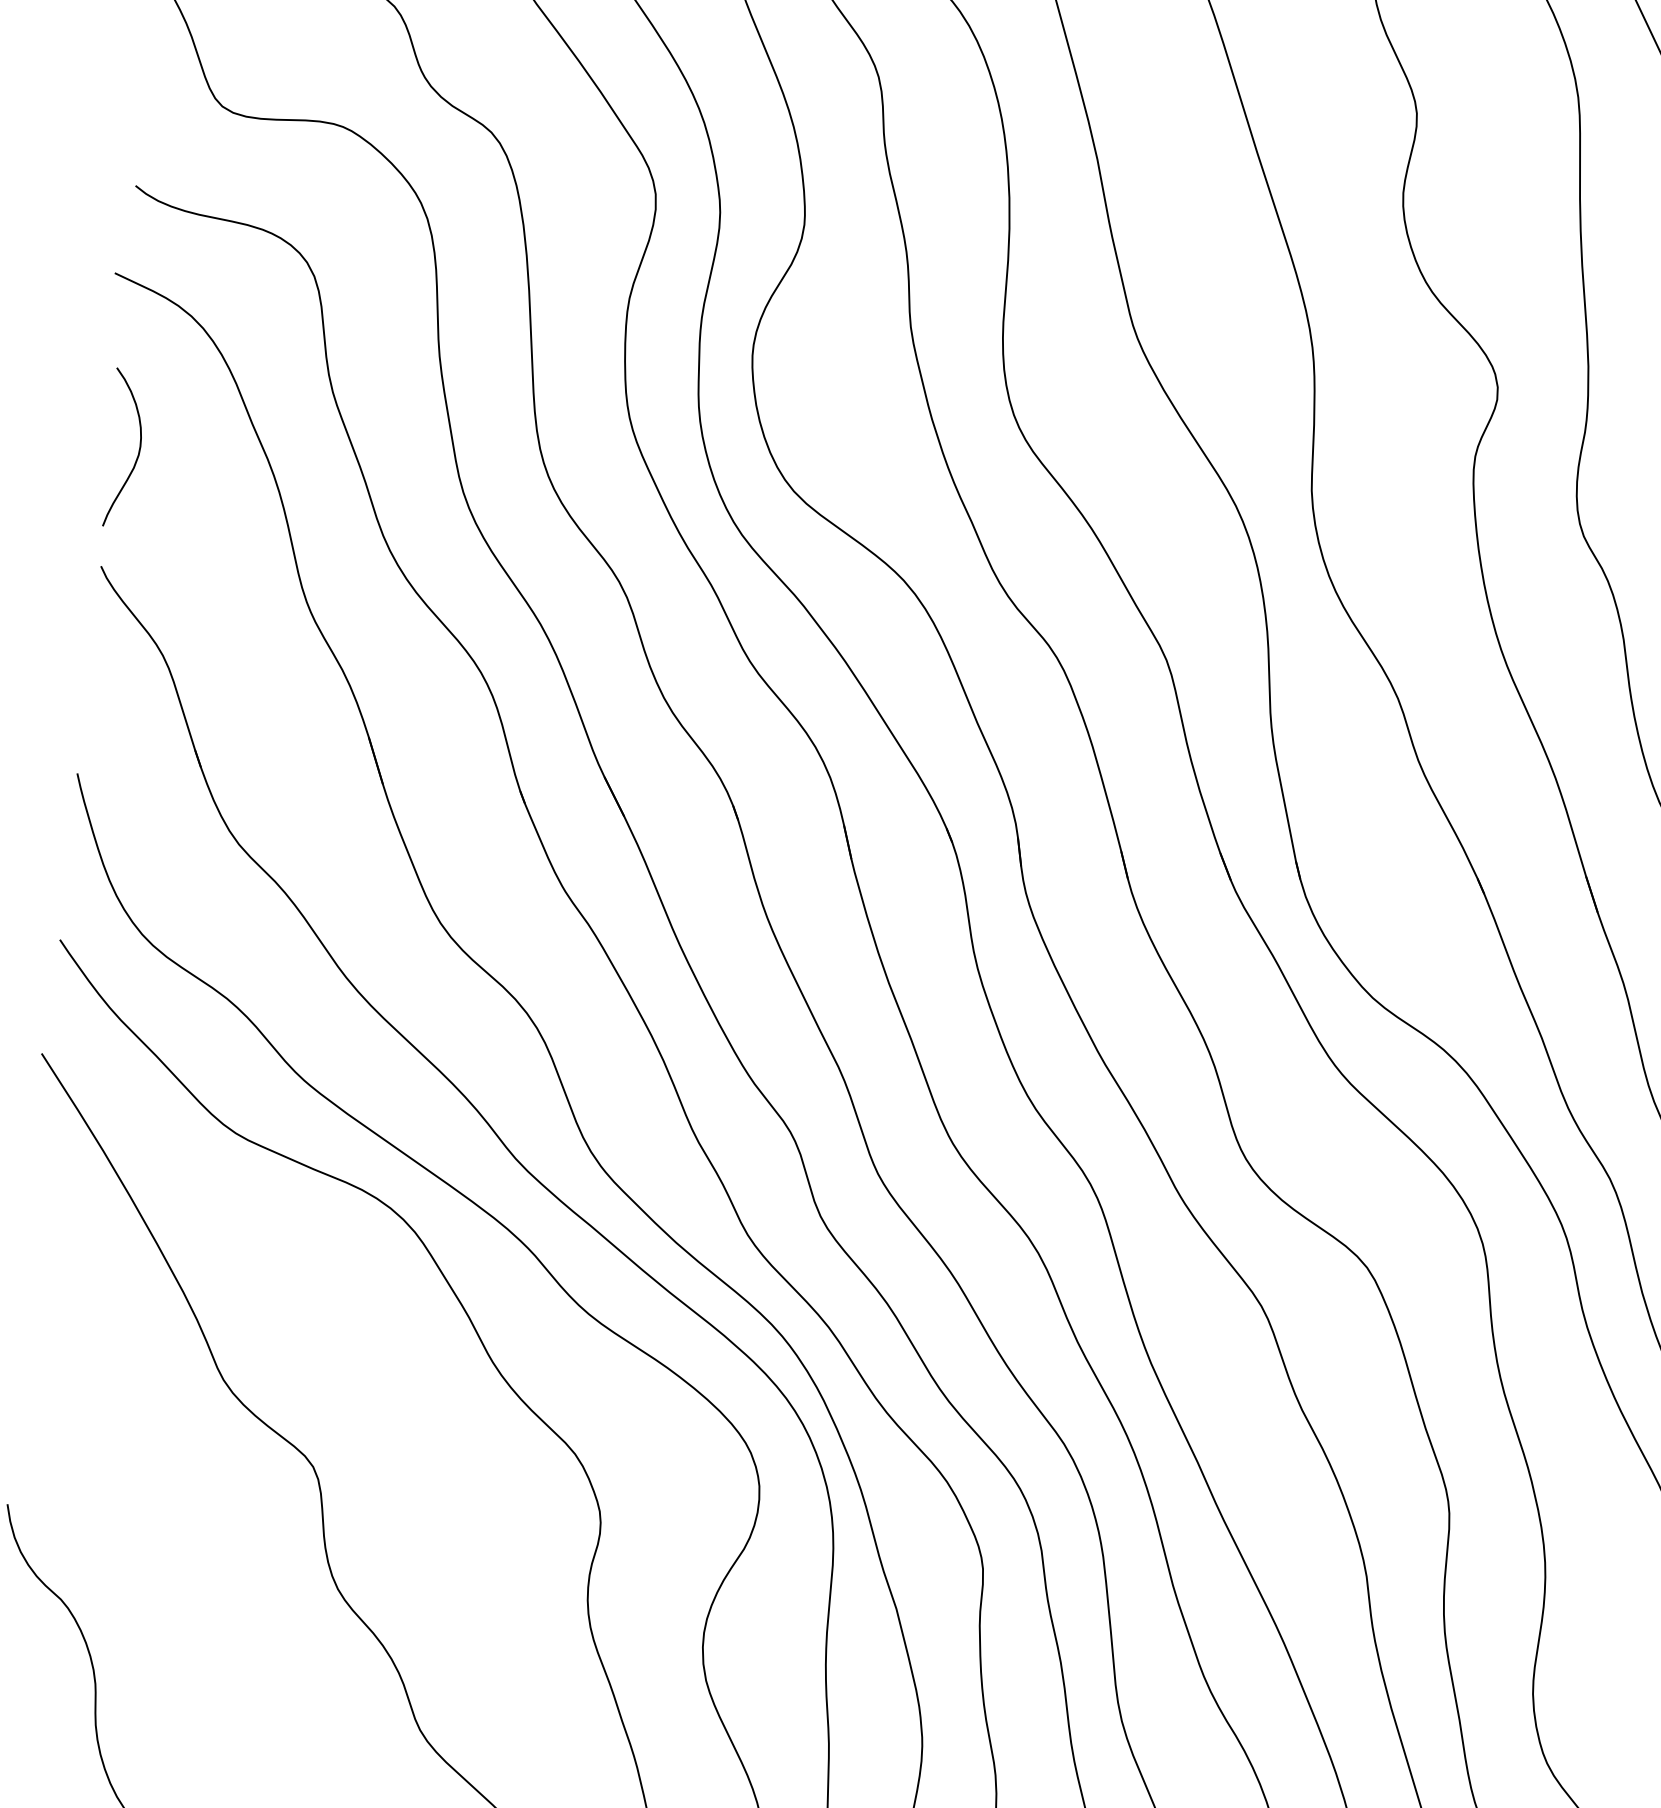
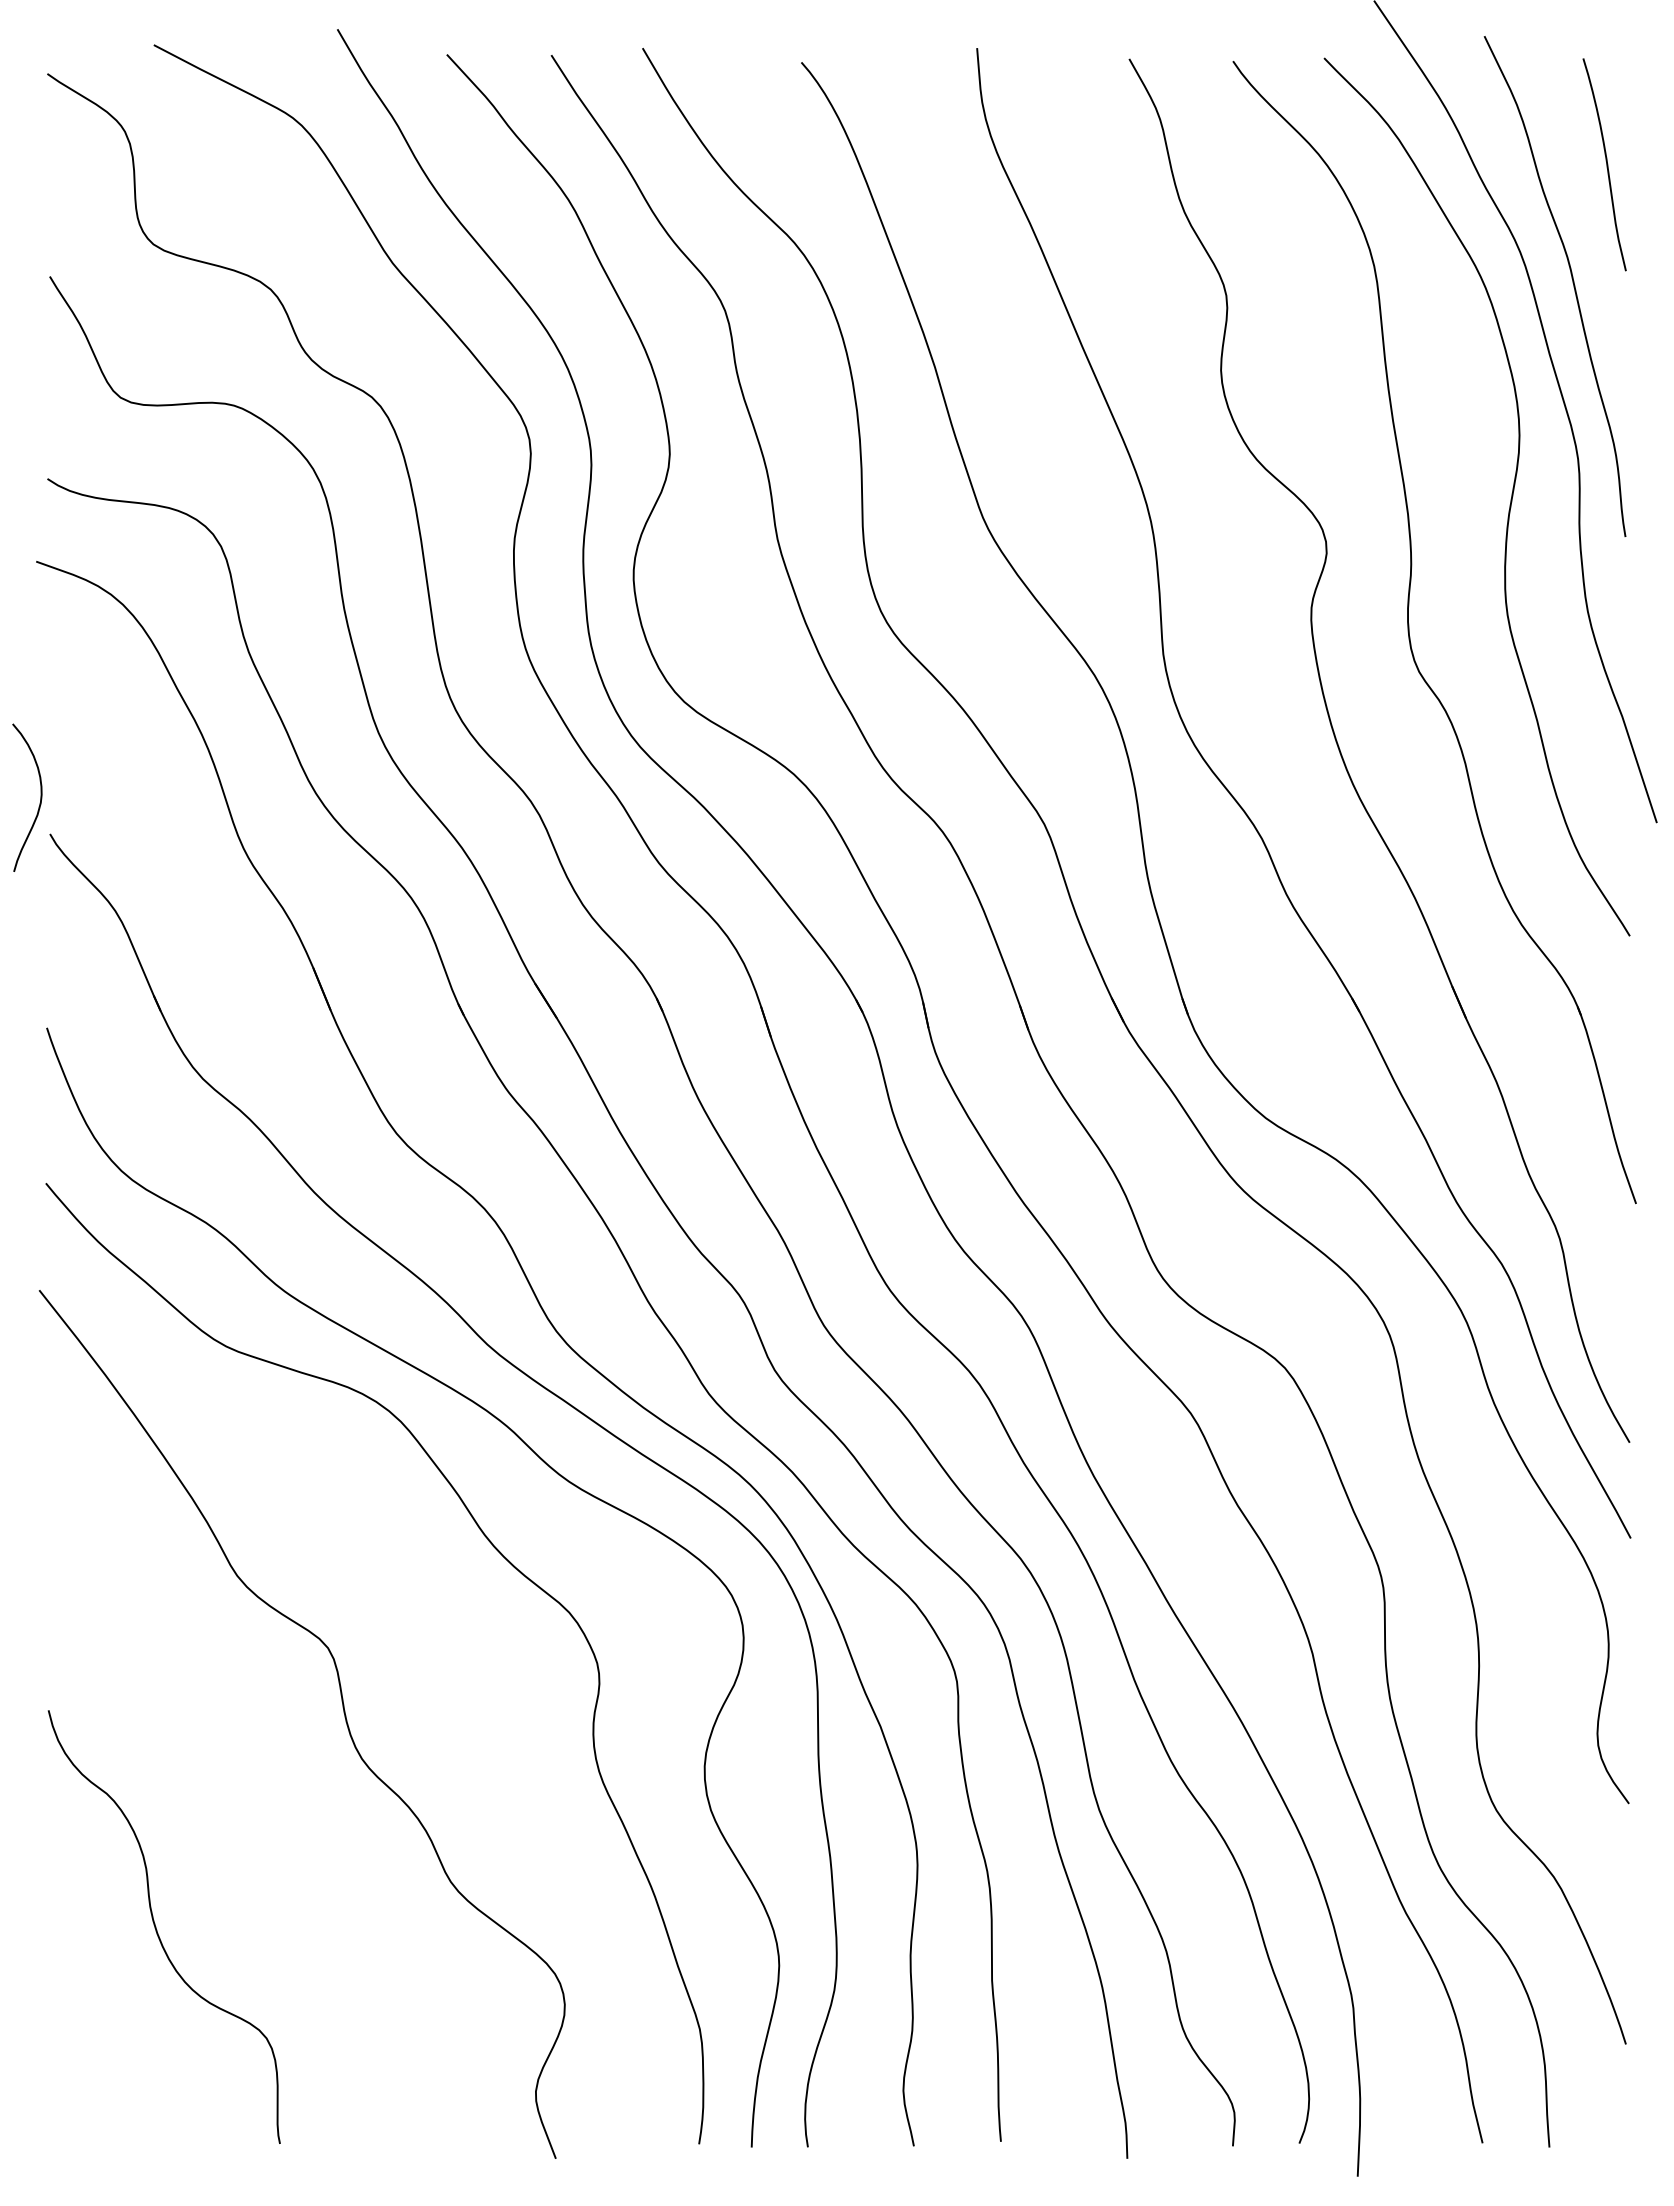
curve: (138, 449) -> (40, 797), moved

